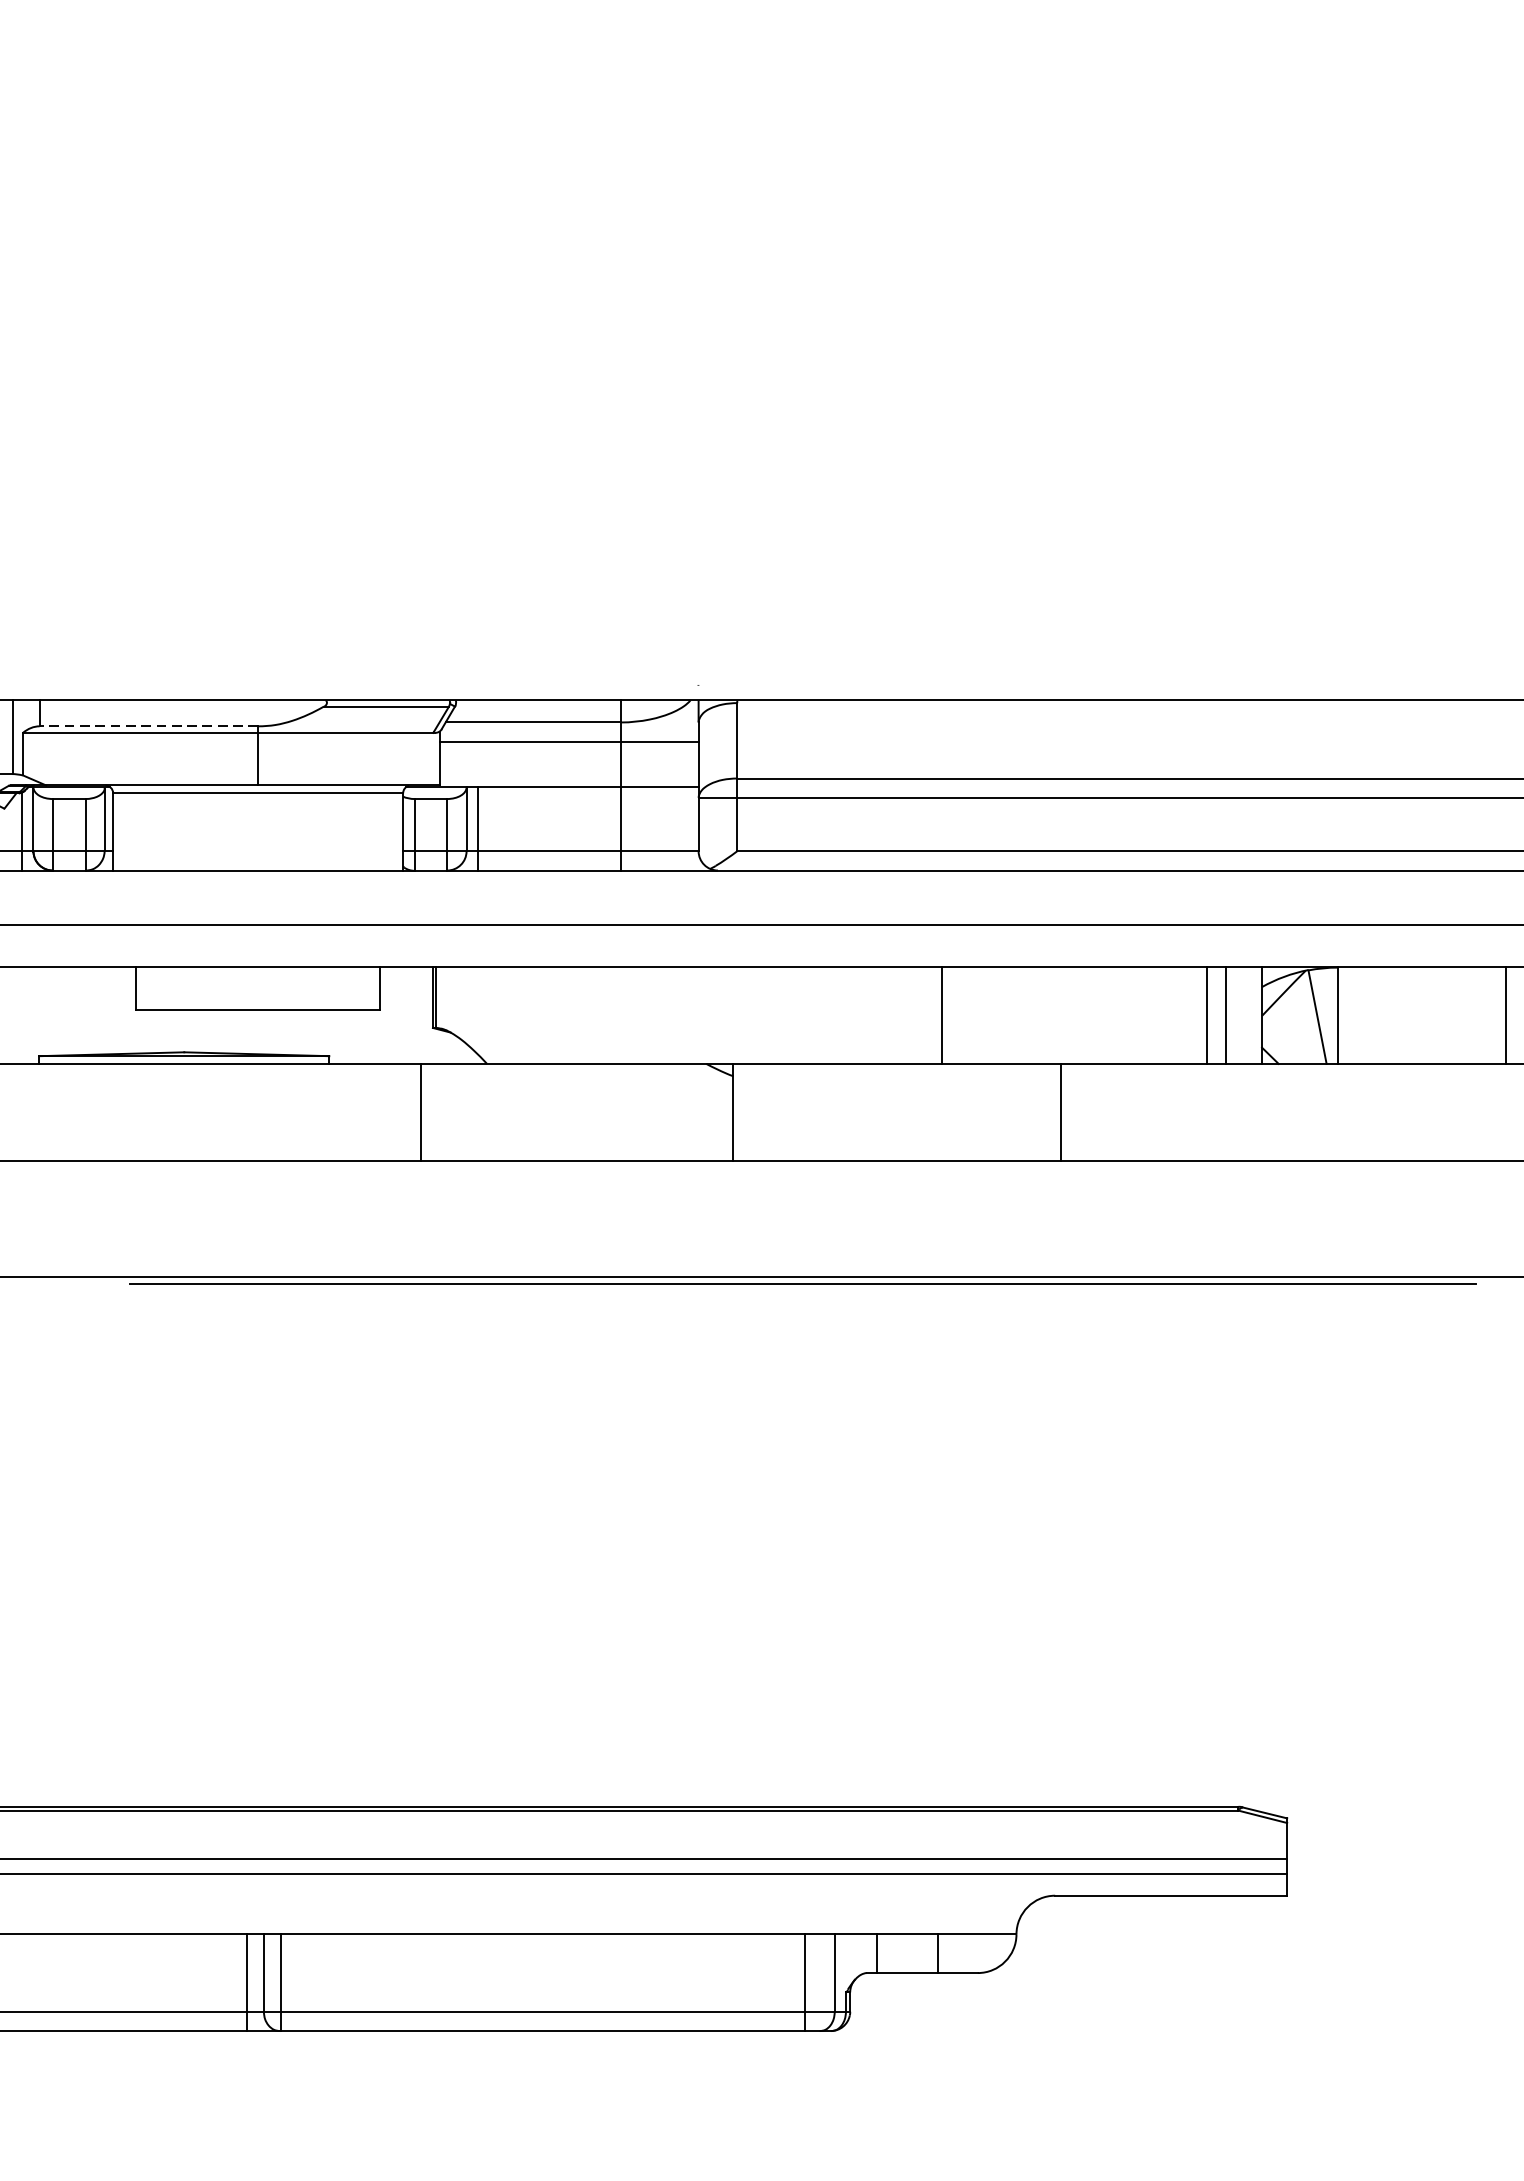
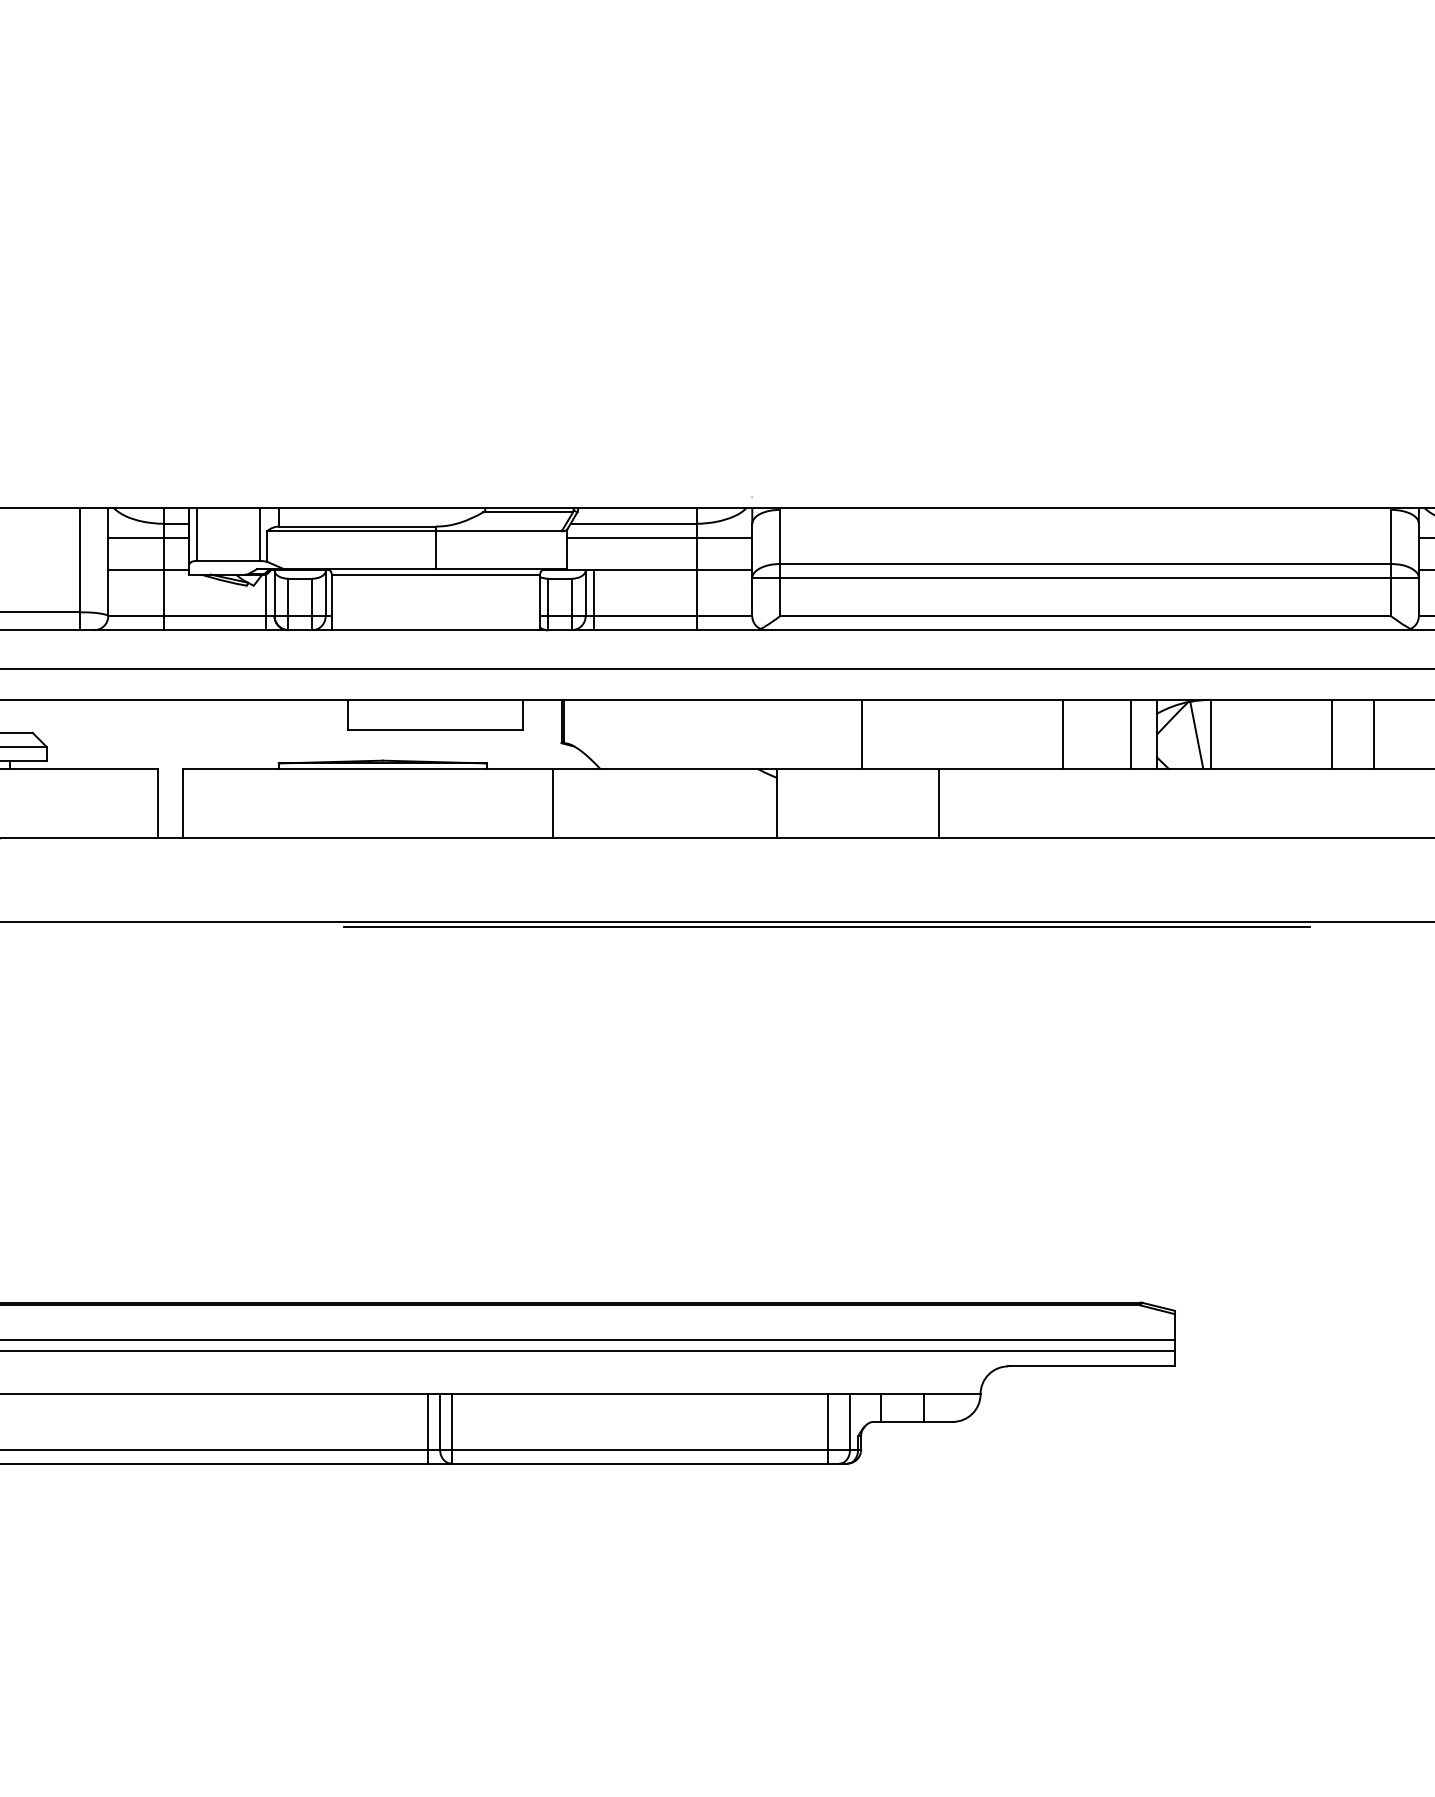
line: (148, 726) -> (357, 526), dashed -> solid
line: (942, 1015) -> (862, 734), moved
line: (1207, 1015) -> (1063, 734), moved
line: (1060, 1111) -> (938, 803), moved

